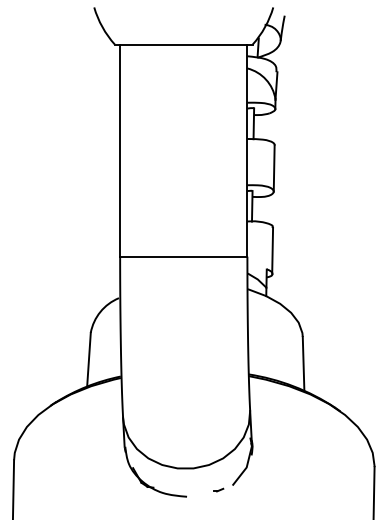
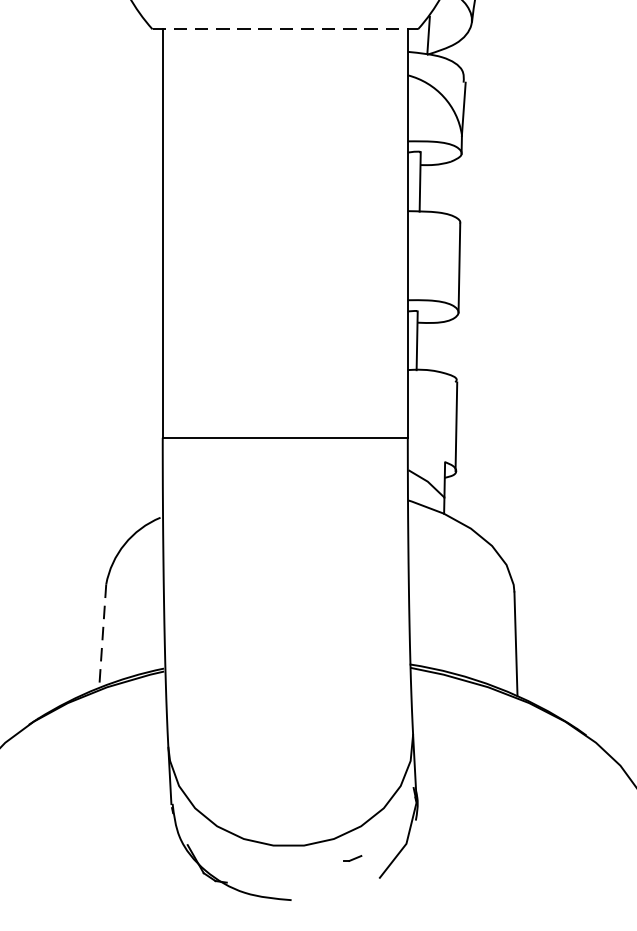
line: (183, 44) -> (284, 29), solid -> dashed
line: (88, 359) -> (101, 635), solid -> dashed
part: (218, 489) -> (352, 857), moved

